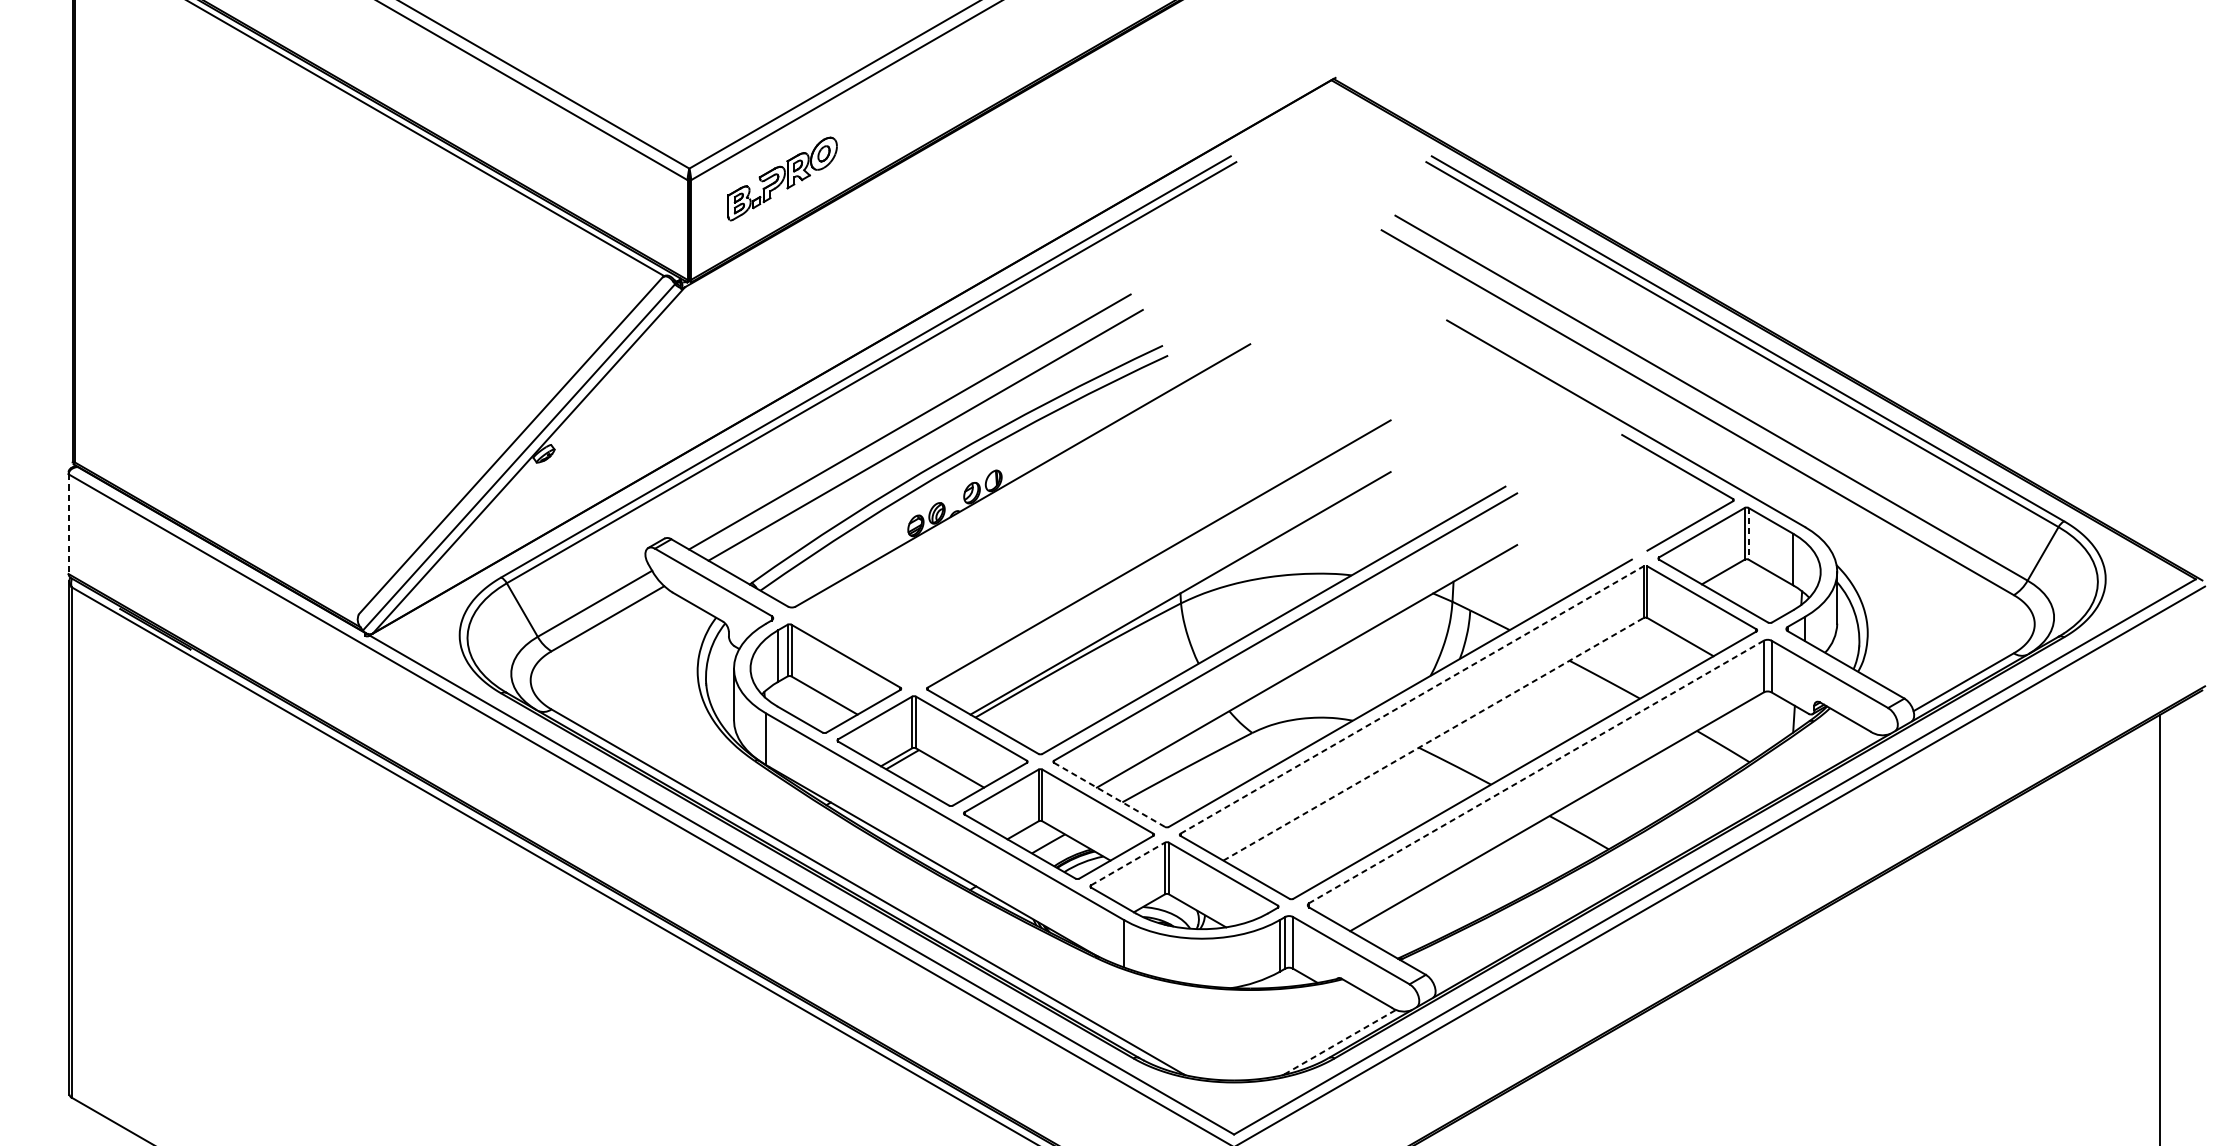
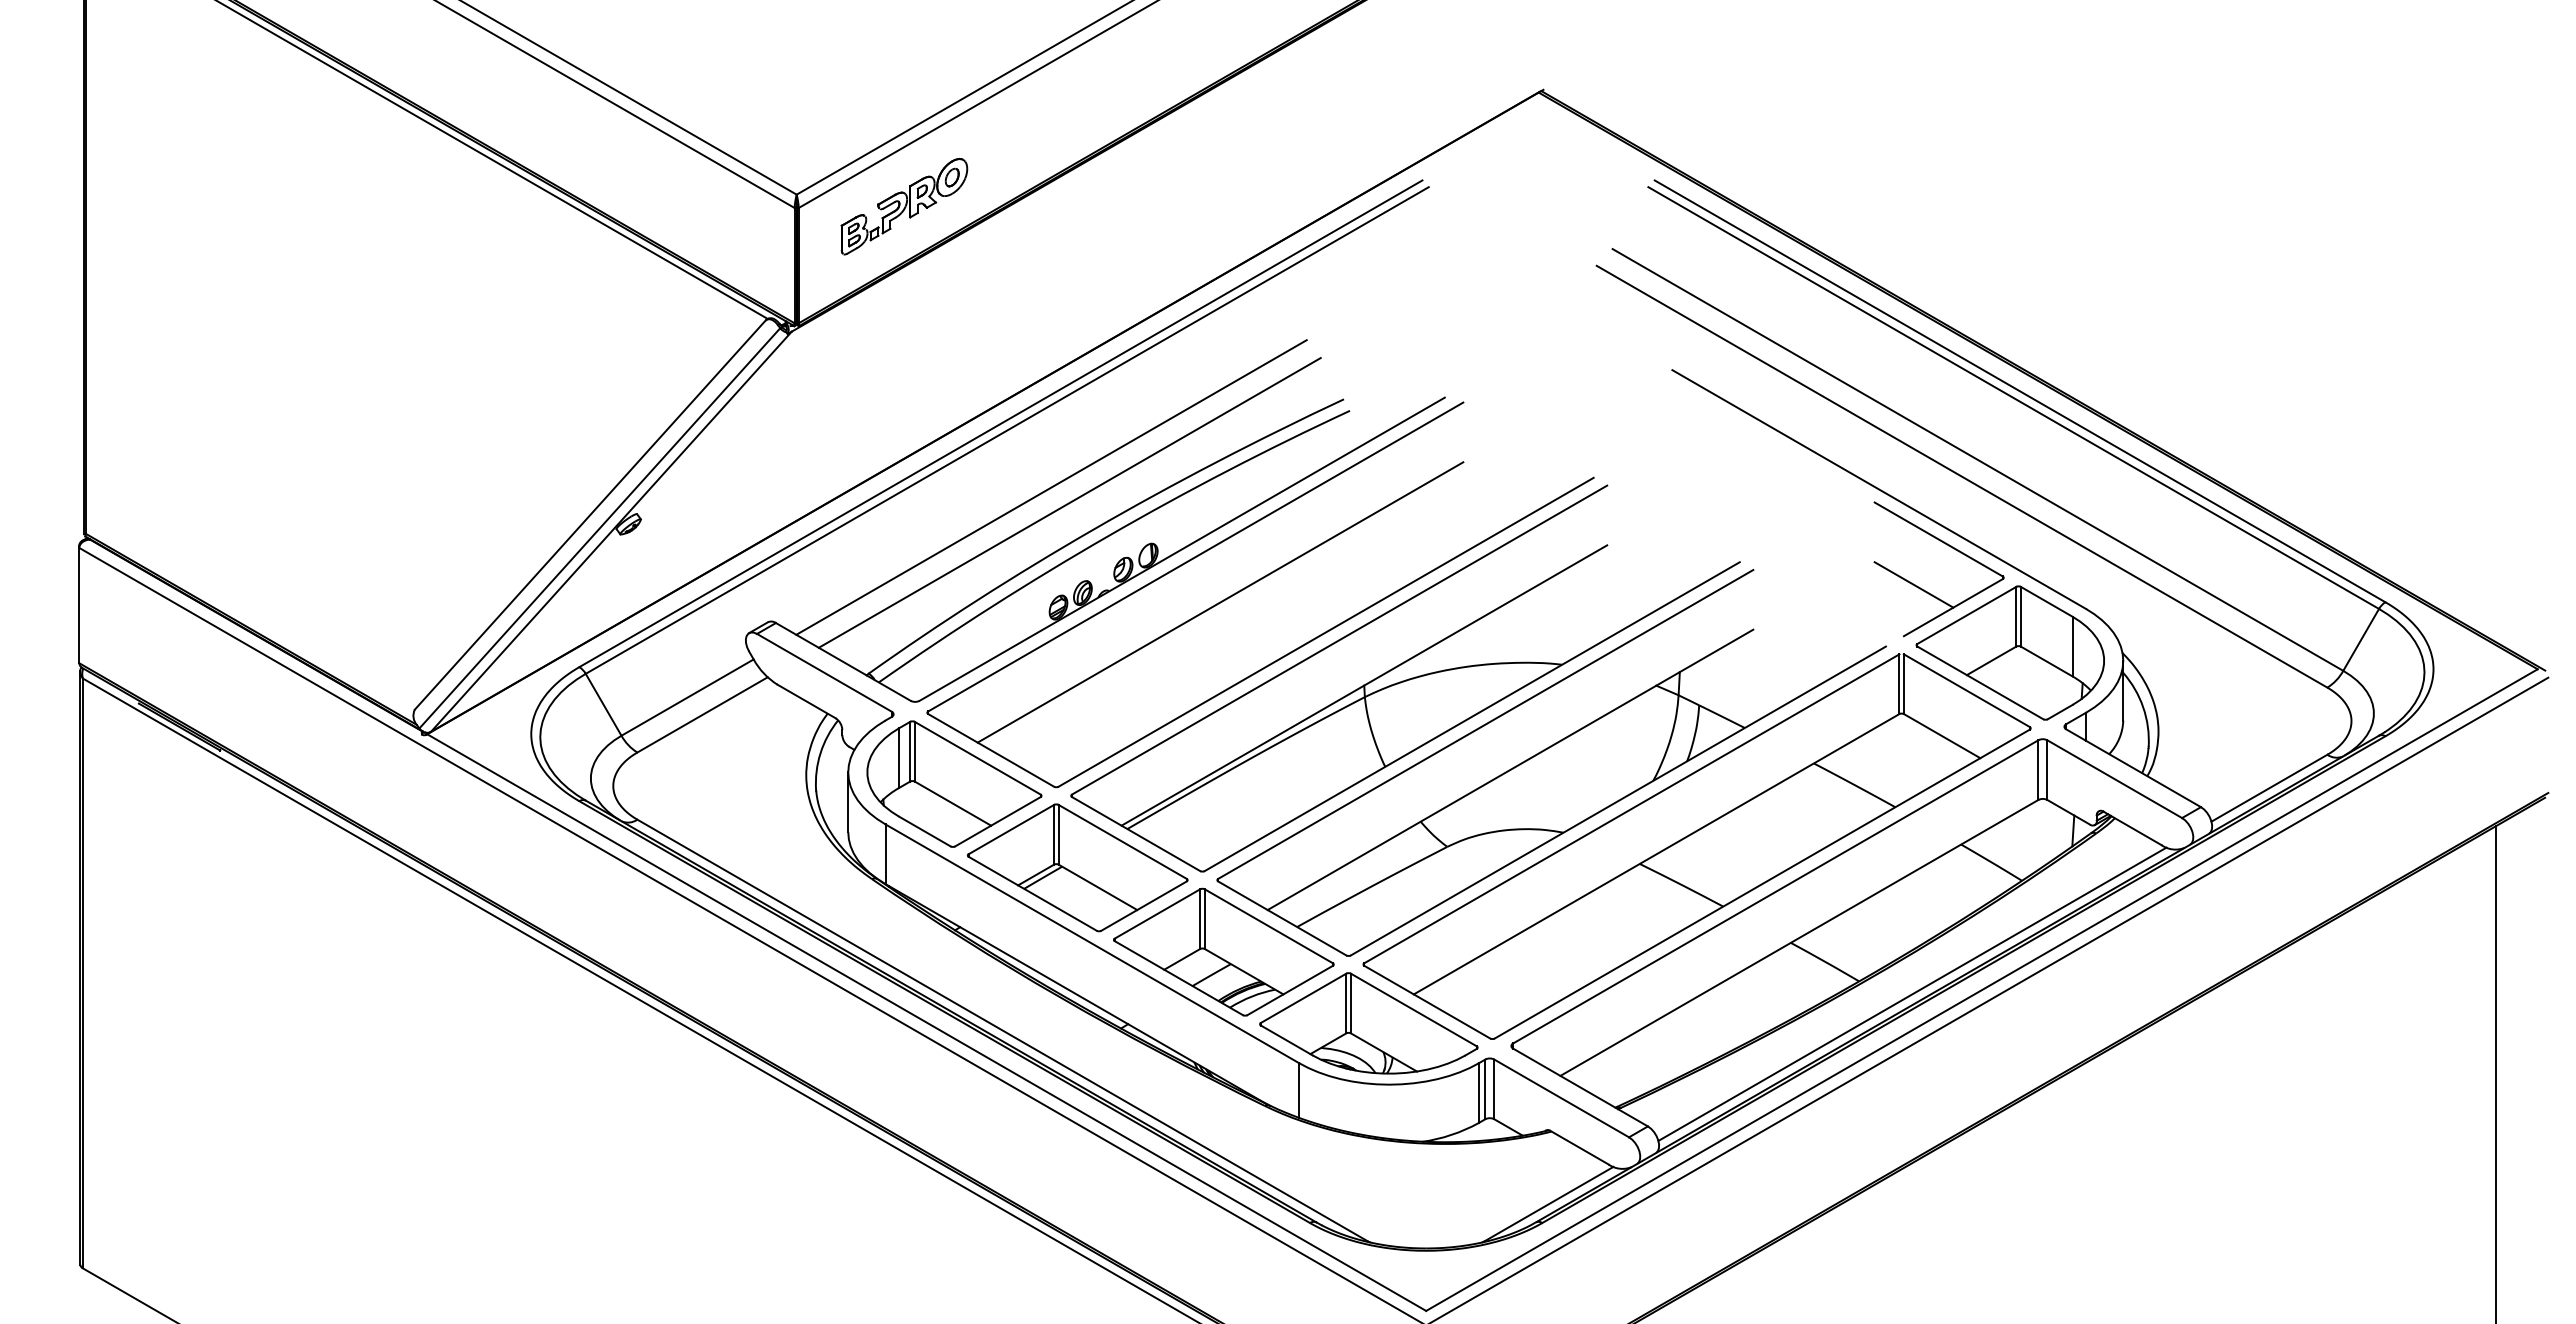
part: (1086, 505) -> (1255, 583), added
line: (1655, 505) -> (1913, 584), added
line: (68, 524) -> (79, 605), dashed -> solid
line: (1748, 533) -> (2020, 616), dashed -> solid
line: (1411, 699) -> (1631, 808), dashed -> solid
line: (1434, 738) -> (1657, 853), dashed -> solid
line: (1536, 772) -> (1775, 892), dashed -> solid
line: (1109, 794) -> (1282, 918), dashed -> solid
line: (1654, 859) -> (1912, 993), added
line: (1128, 864) -> (1304, 998), dashed -> solid
line: (1339, 1042) -> (1548, 1204), dashed -> solid

